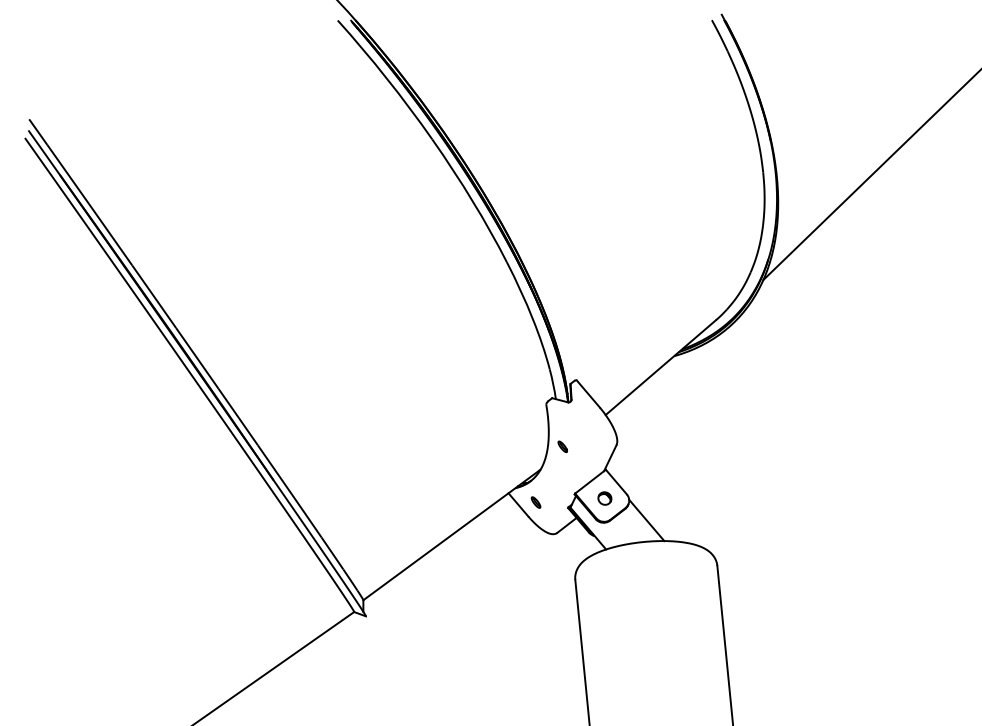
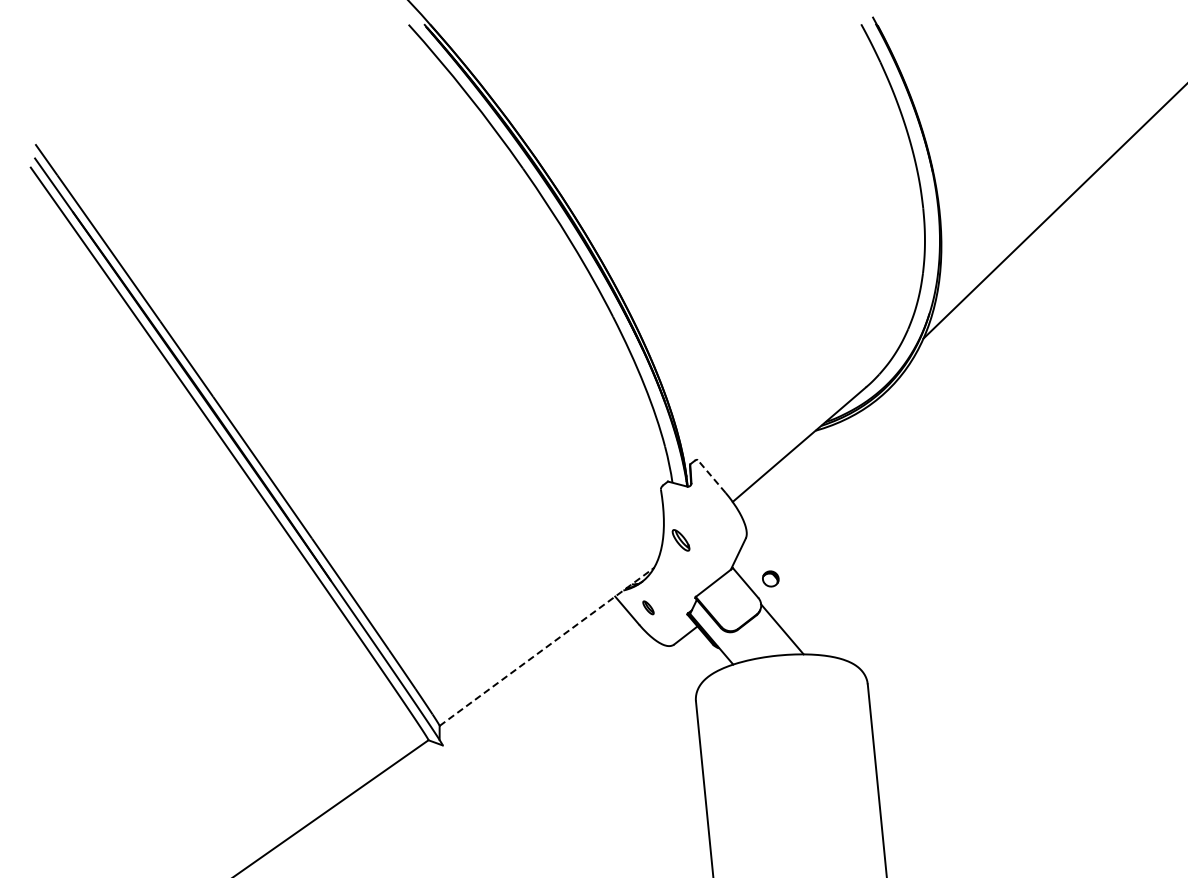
line: (588, 394) -> (711, 476), solid -> dashed
part: (562, 446) -> (680, 540), size x1.6
part: (604, 498) -> (770, 578), moved
line: (450, 535) -> (545, 647), solid -> dashed

